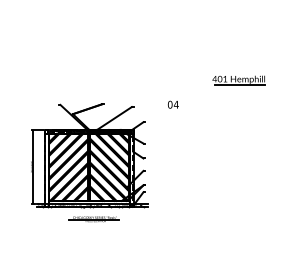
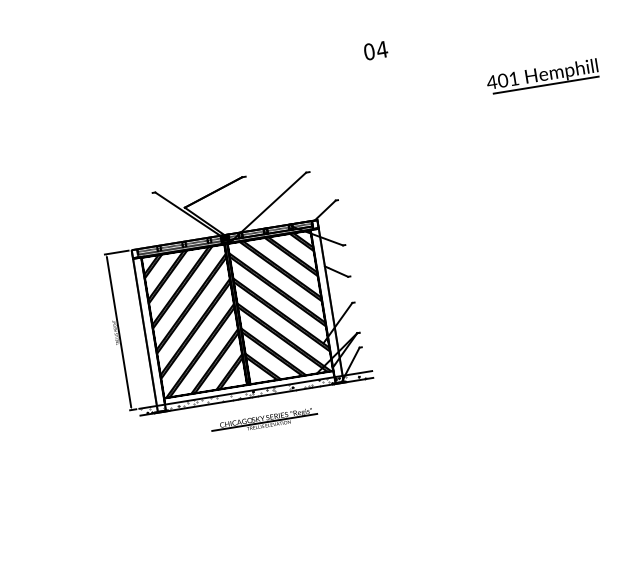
part: (238, 80) -> (542, 77), moved
text: (173, 104) -> (376, 50), moved

